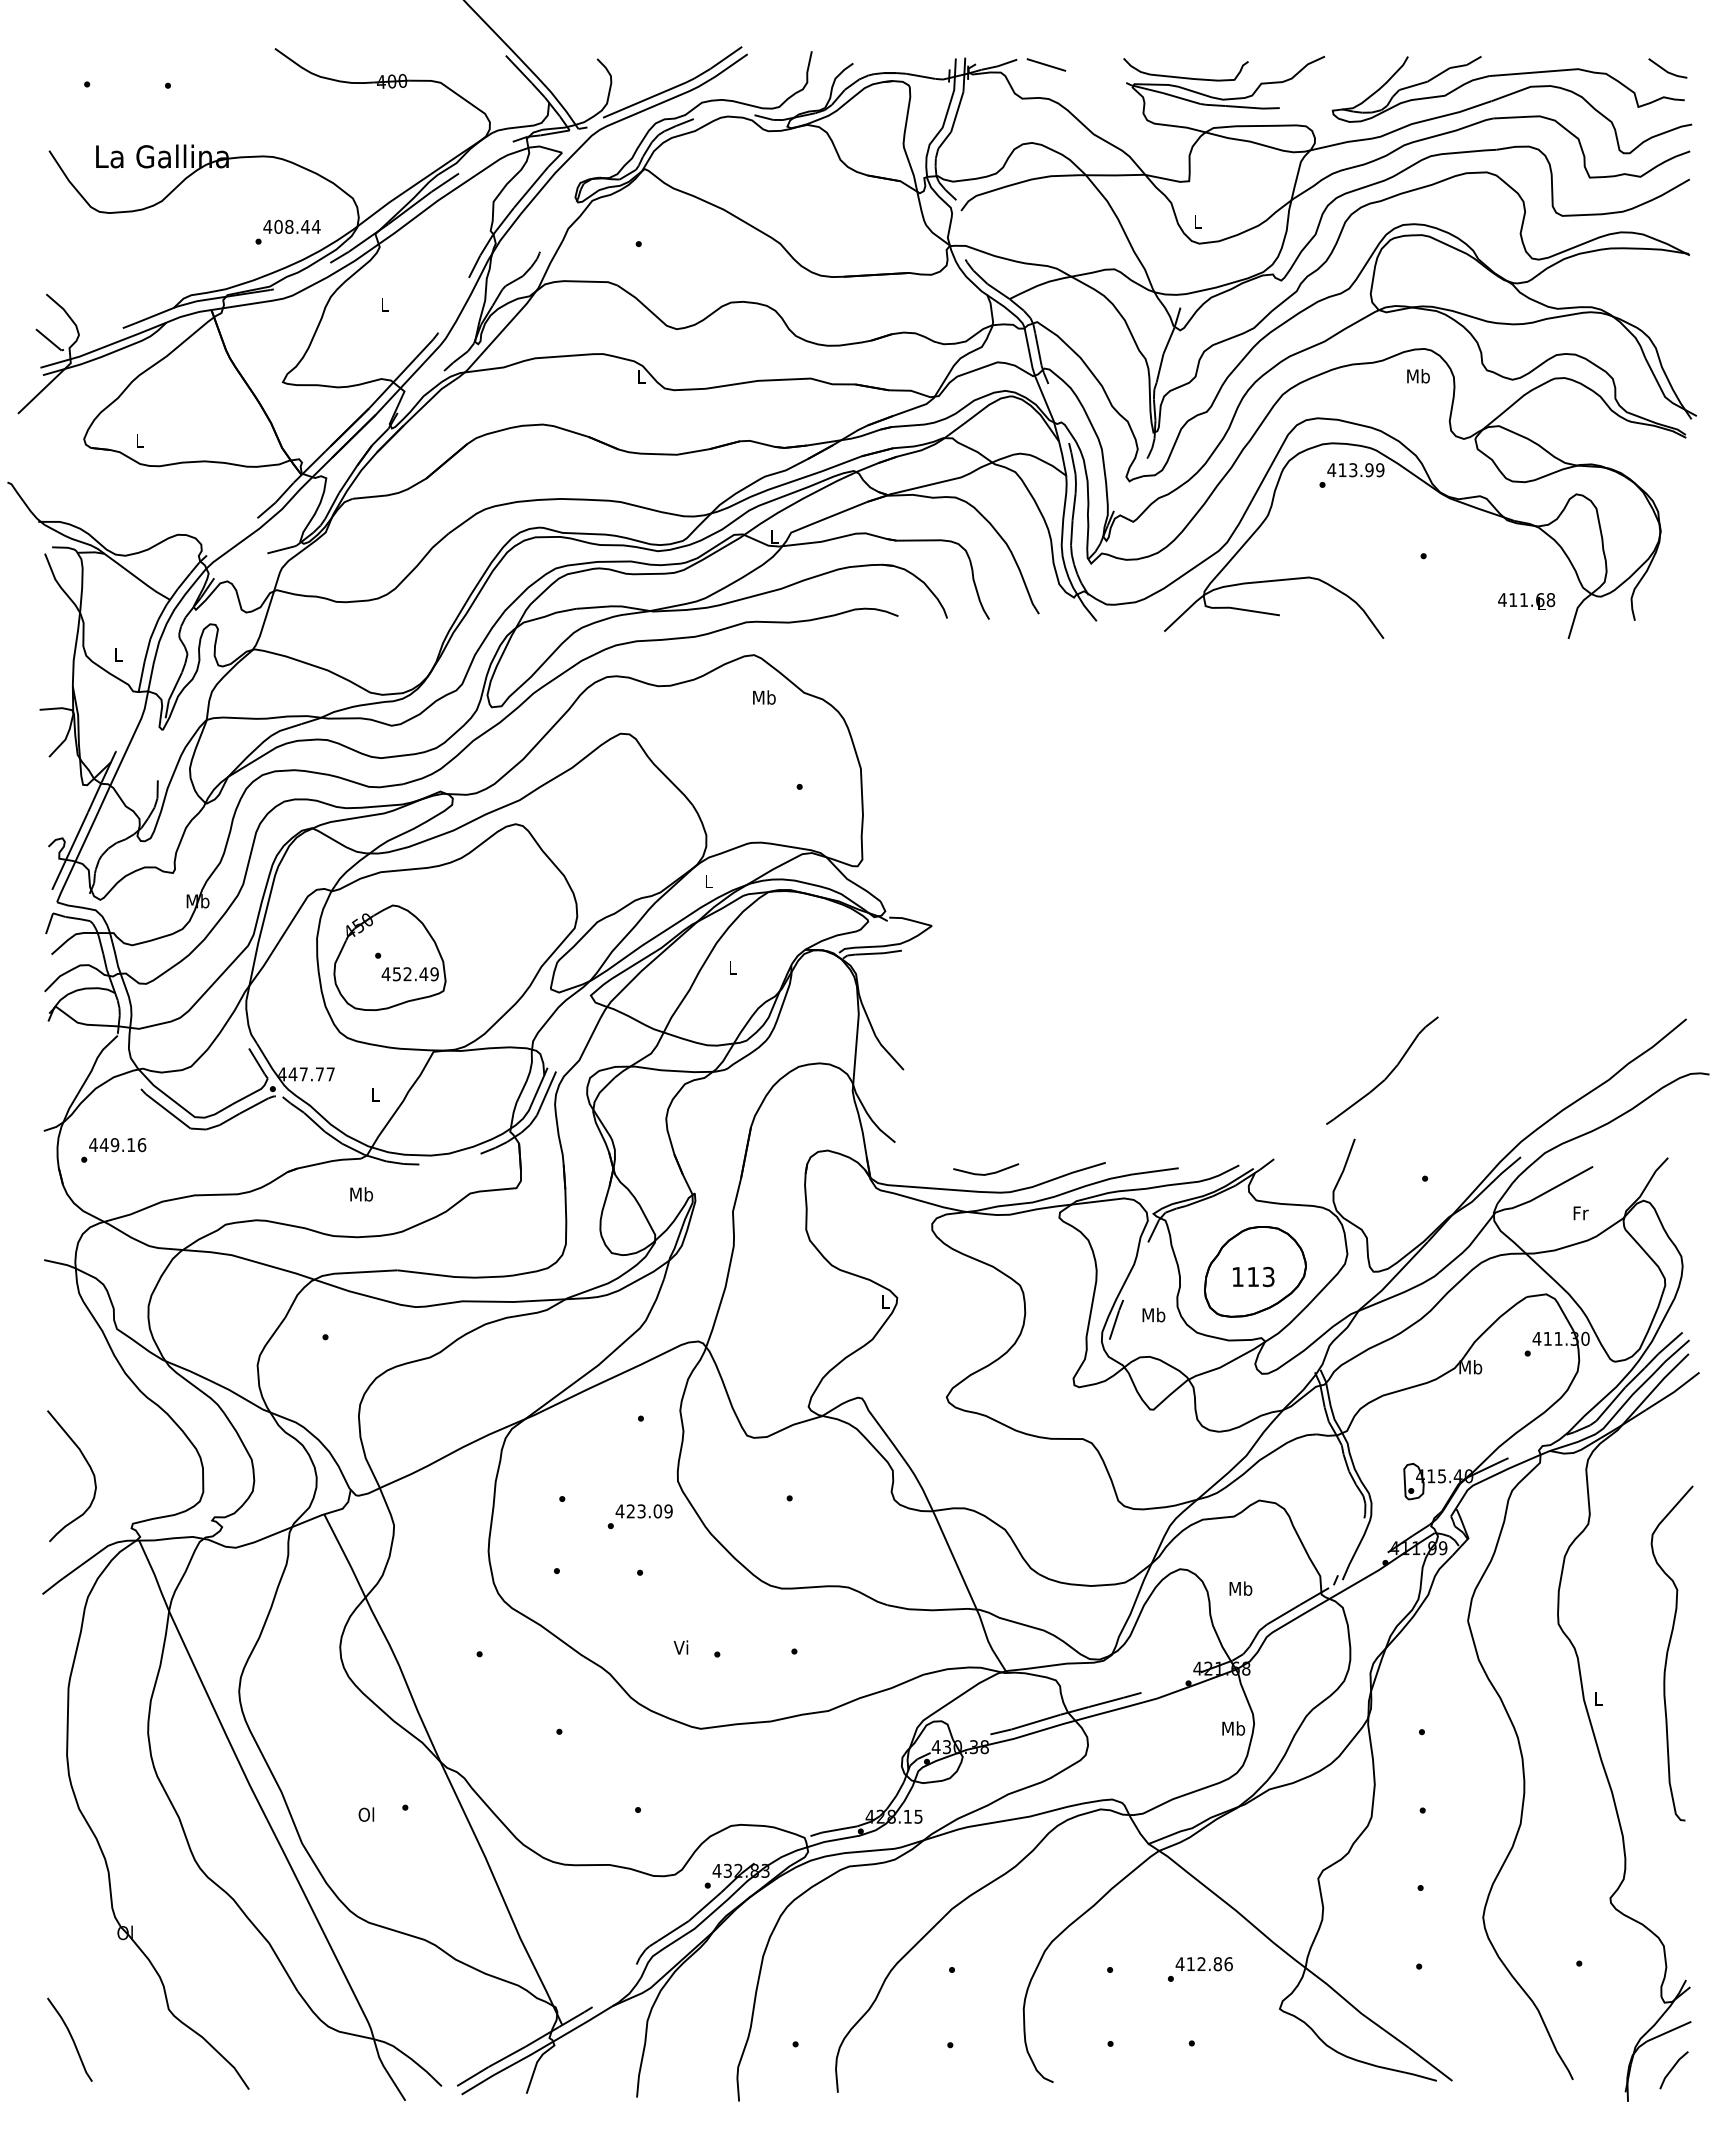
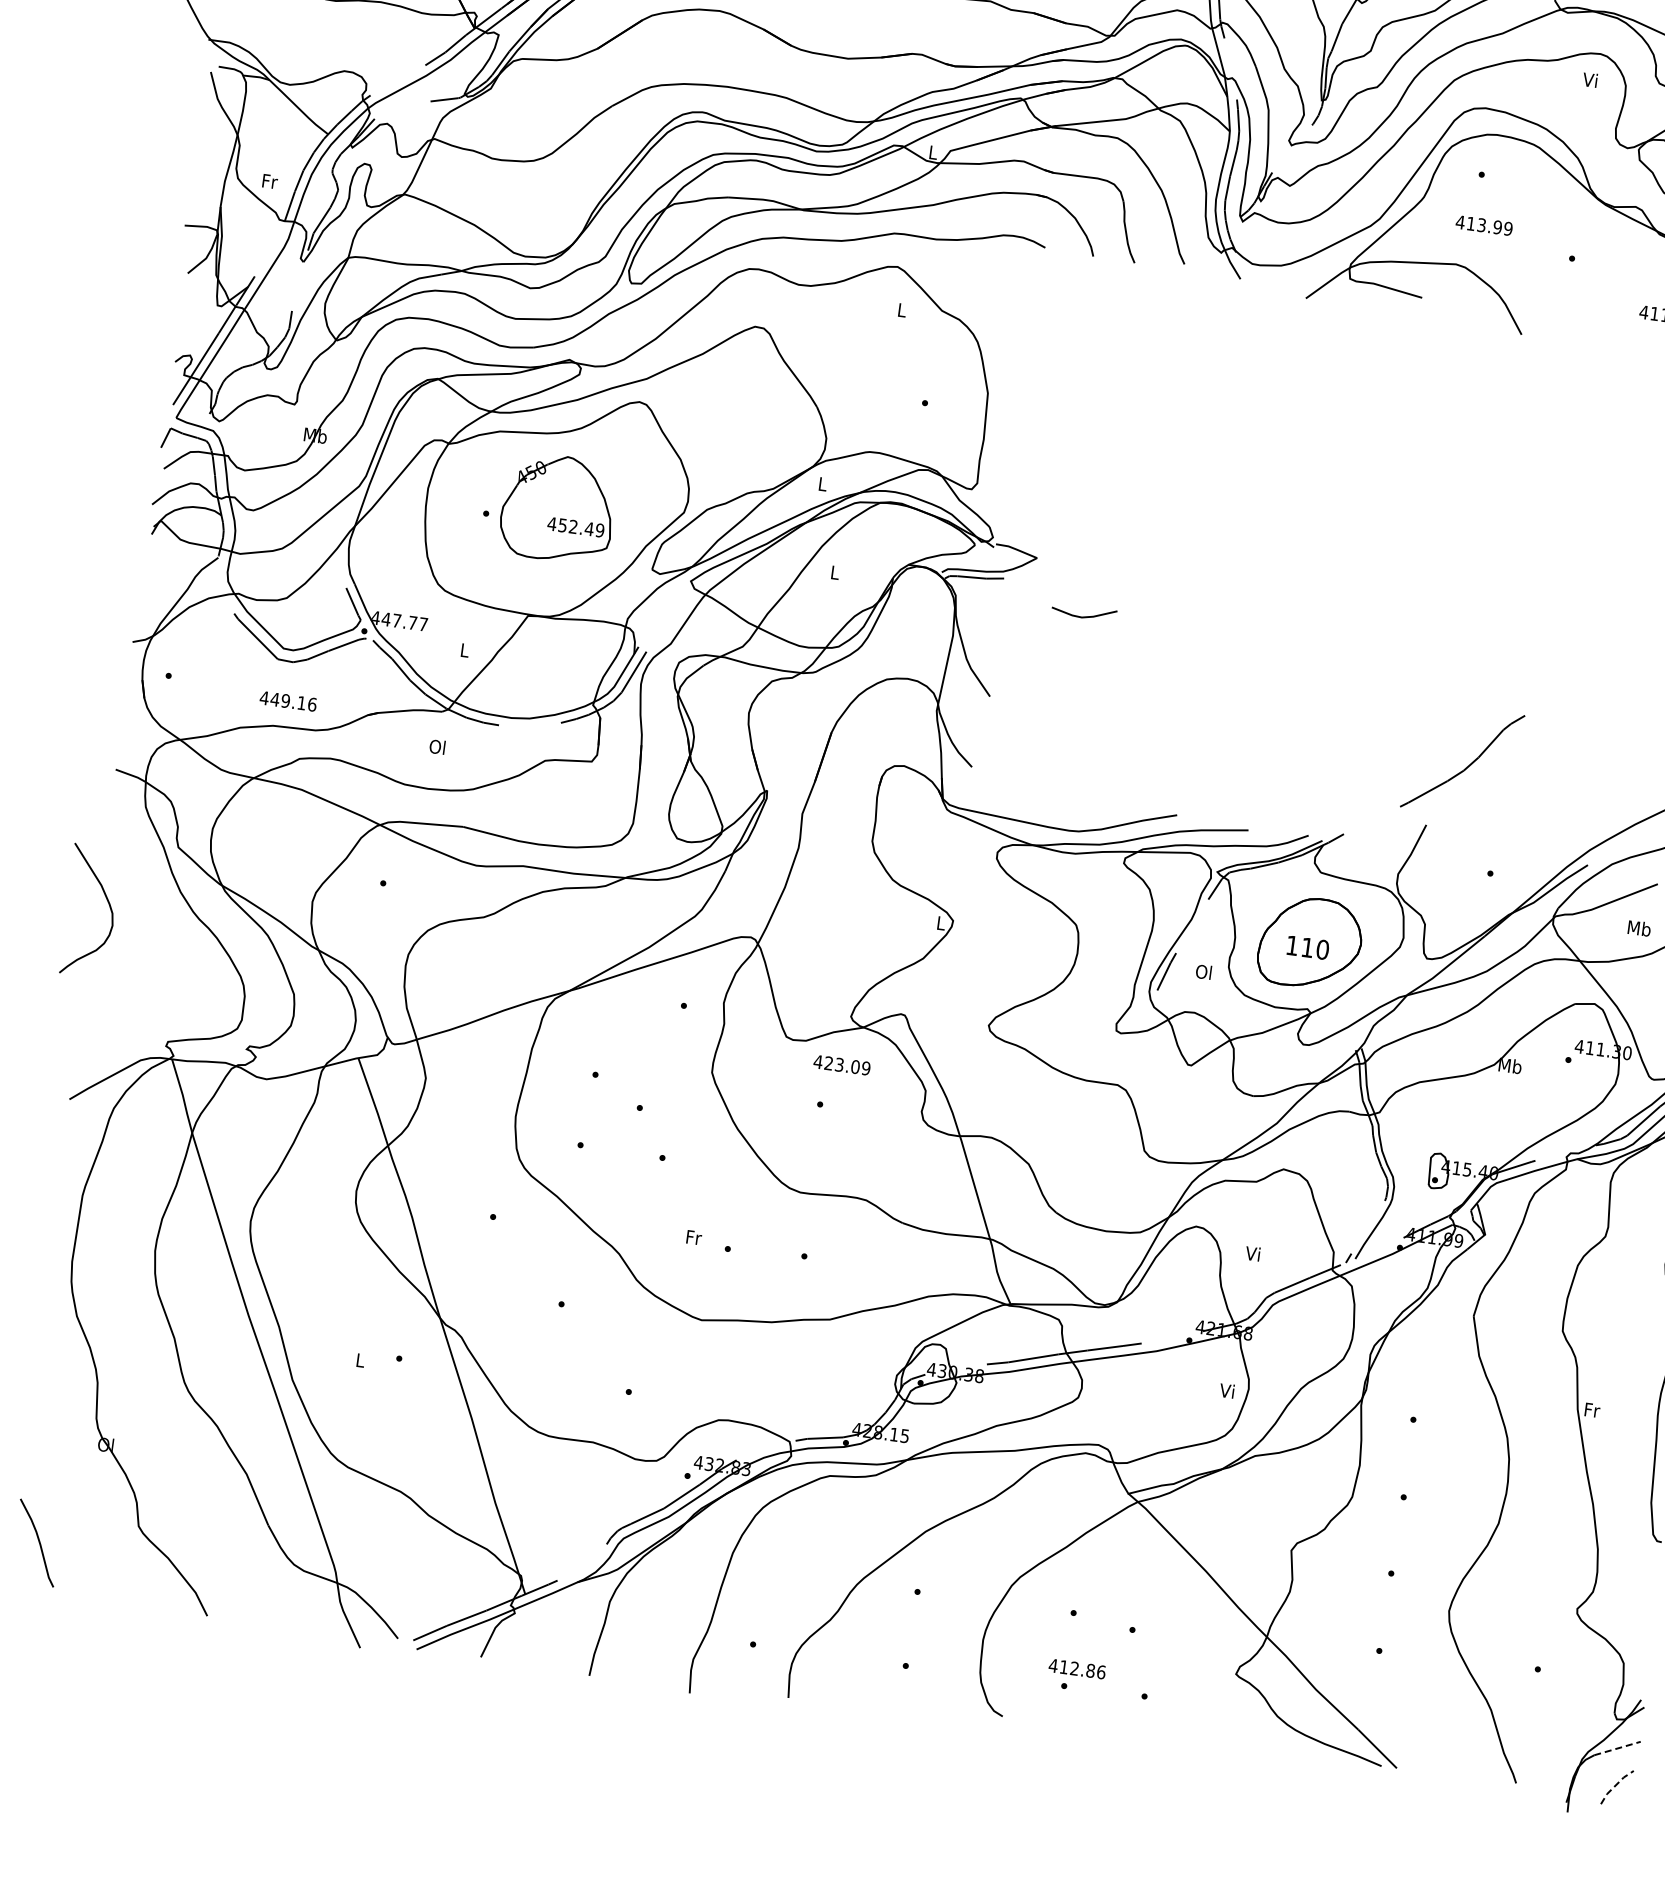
text: (1418, 376) -> (1590, 80), Mb -> Vi
text: (1355, 470) -> (1483, 225), moved
text: (118, 654) -> (269, 181), L -> Fr
text: (764, 697) -> (902, 310), Mb -> L
part: (389, 957) -> (557, 507), moved
text: (117, 1145) -> (288, 701), moved
line: (986, 1173) -> (1084, 616), moved
text: (361, 1194) -> (437, 747), Mb -> Ol
text: (1580, 1213) -> (1639, 928), Fr -> Mb
text: (1268, 1276) -> (1322, 949), 113 -> 110
text: (1153, 1314) -> (1204, 971), Mb -> Ol
curve: (88, 1466) -> (107, 903), moved
text: (643, 1511) -> (841, 1065), moved
text: (1240, 1588) -> (1253, 1253), Mb -> Vi
text: (681, 1647) -> (693, 1237), Vi -> Fr
text: (1598, 1698) -> (1592, 1410), L -> Fr
text: (1233, 1728) -> (1227, 1391), Mb -> Vi
text: (366, 1814) -> (360, 1360), Ol -> L
text: (1203, 1964) -> (1076, 1669), moved
line: (1669, 2031) -> (1617, 1748), solid -> dashed
line: (1672, 2068) -> (1615, 1785), solid -> dashed

